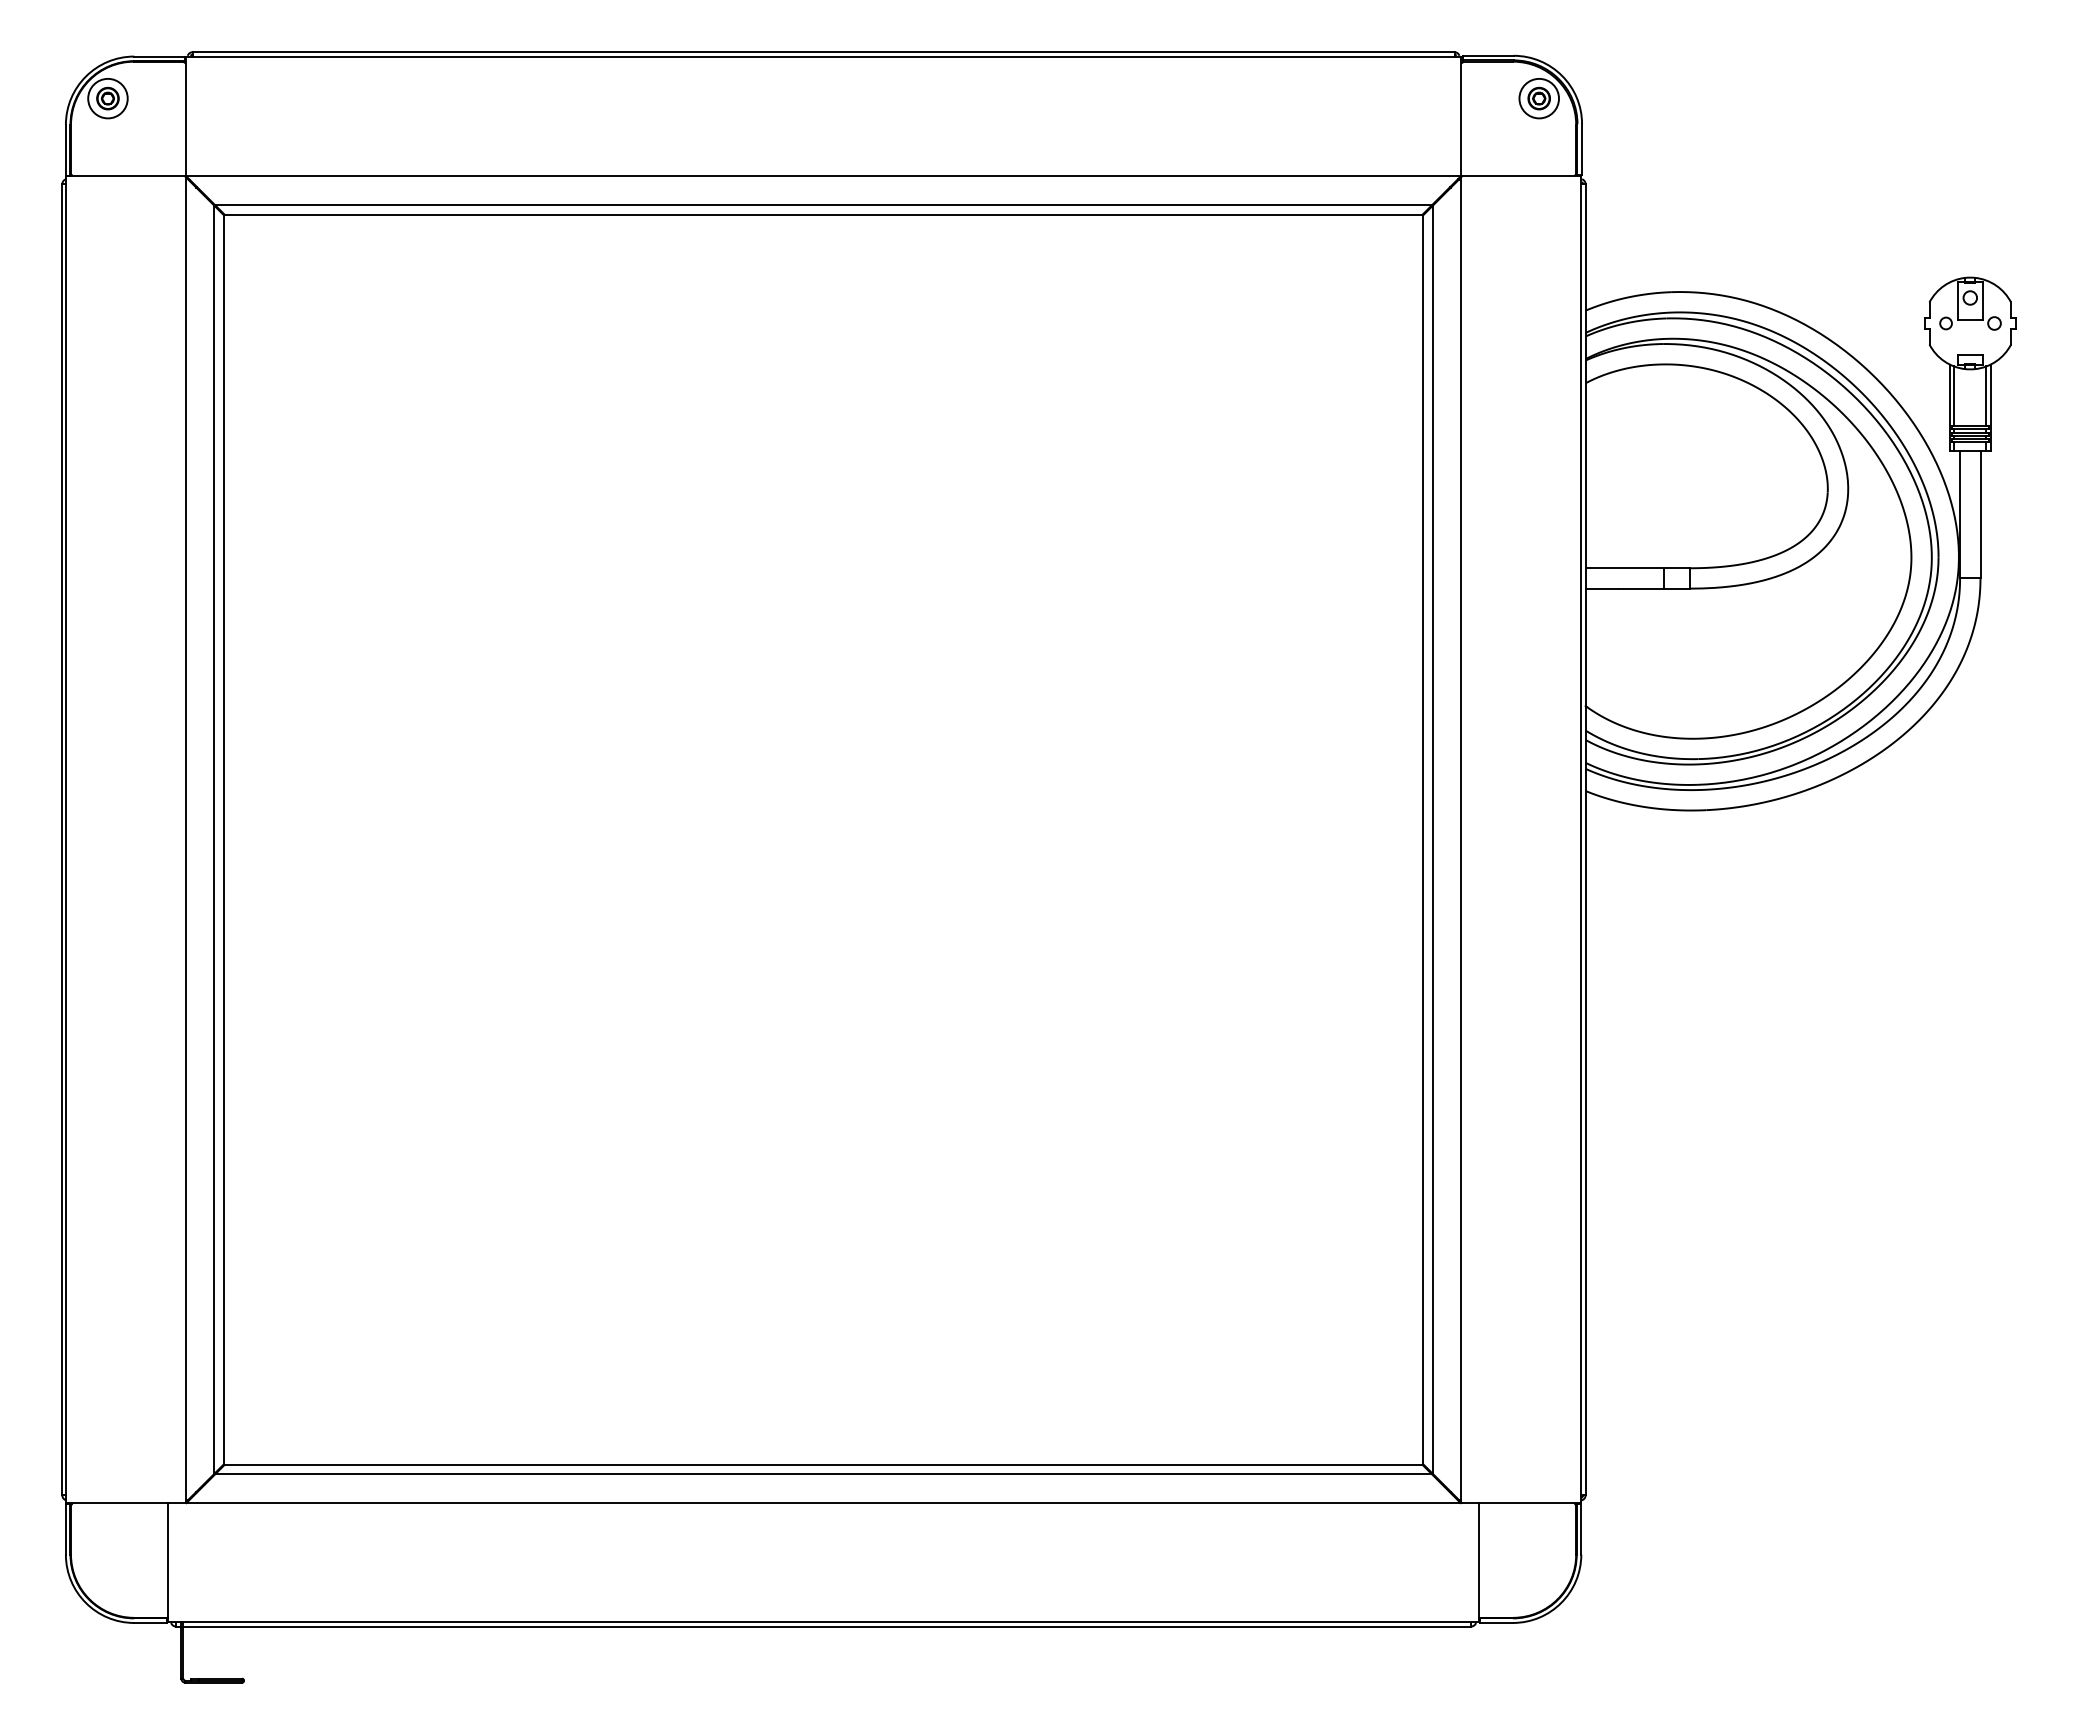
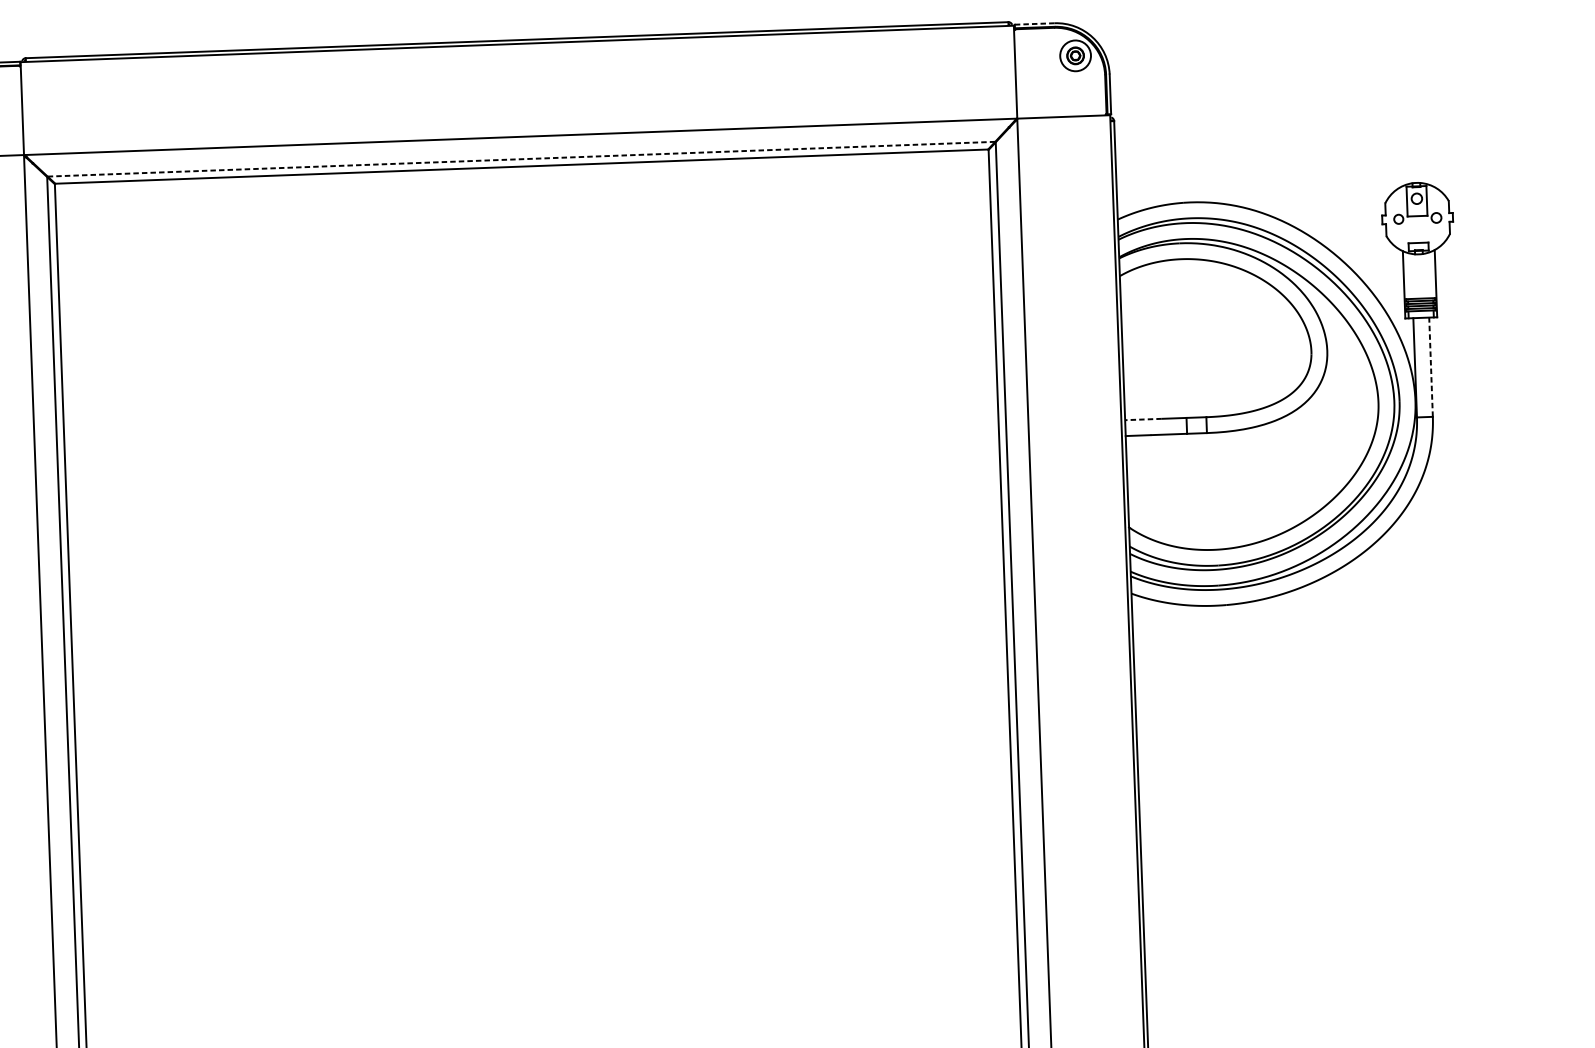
line: (1487, 55) -> (1034, 23), solid -> dashed
line: (823, 205) -> (521, 159), solid -> dashed
line: (1954, 396) -> (1407, 275), removed
line: (1986, 396) -> (1432, 275), removed
line: (1980, 514) -> (1431, 367), solid -> dashed
line: (1610, 568) -> (1144, 419), solid -> dashed

